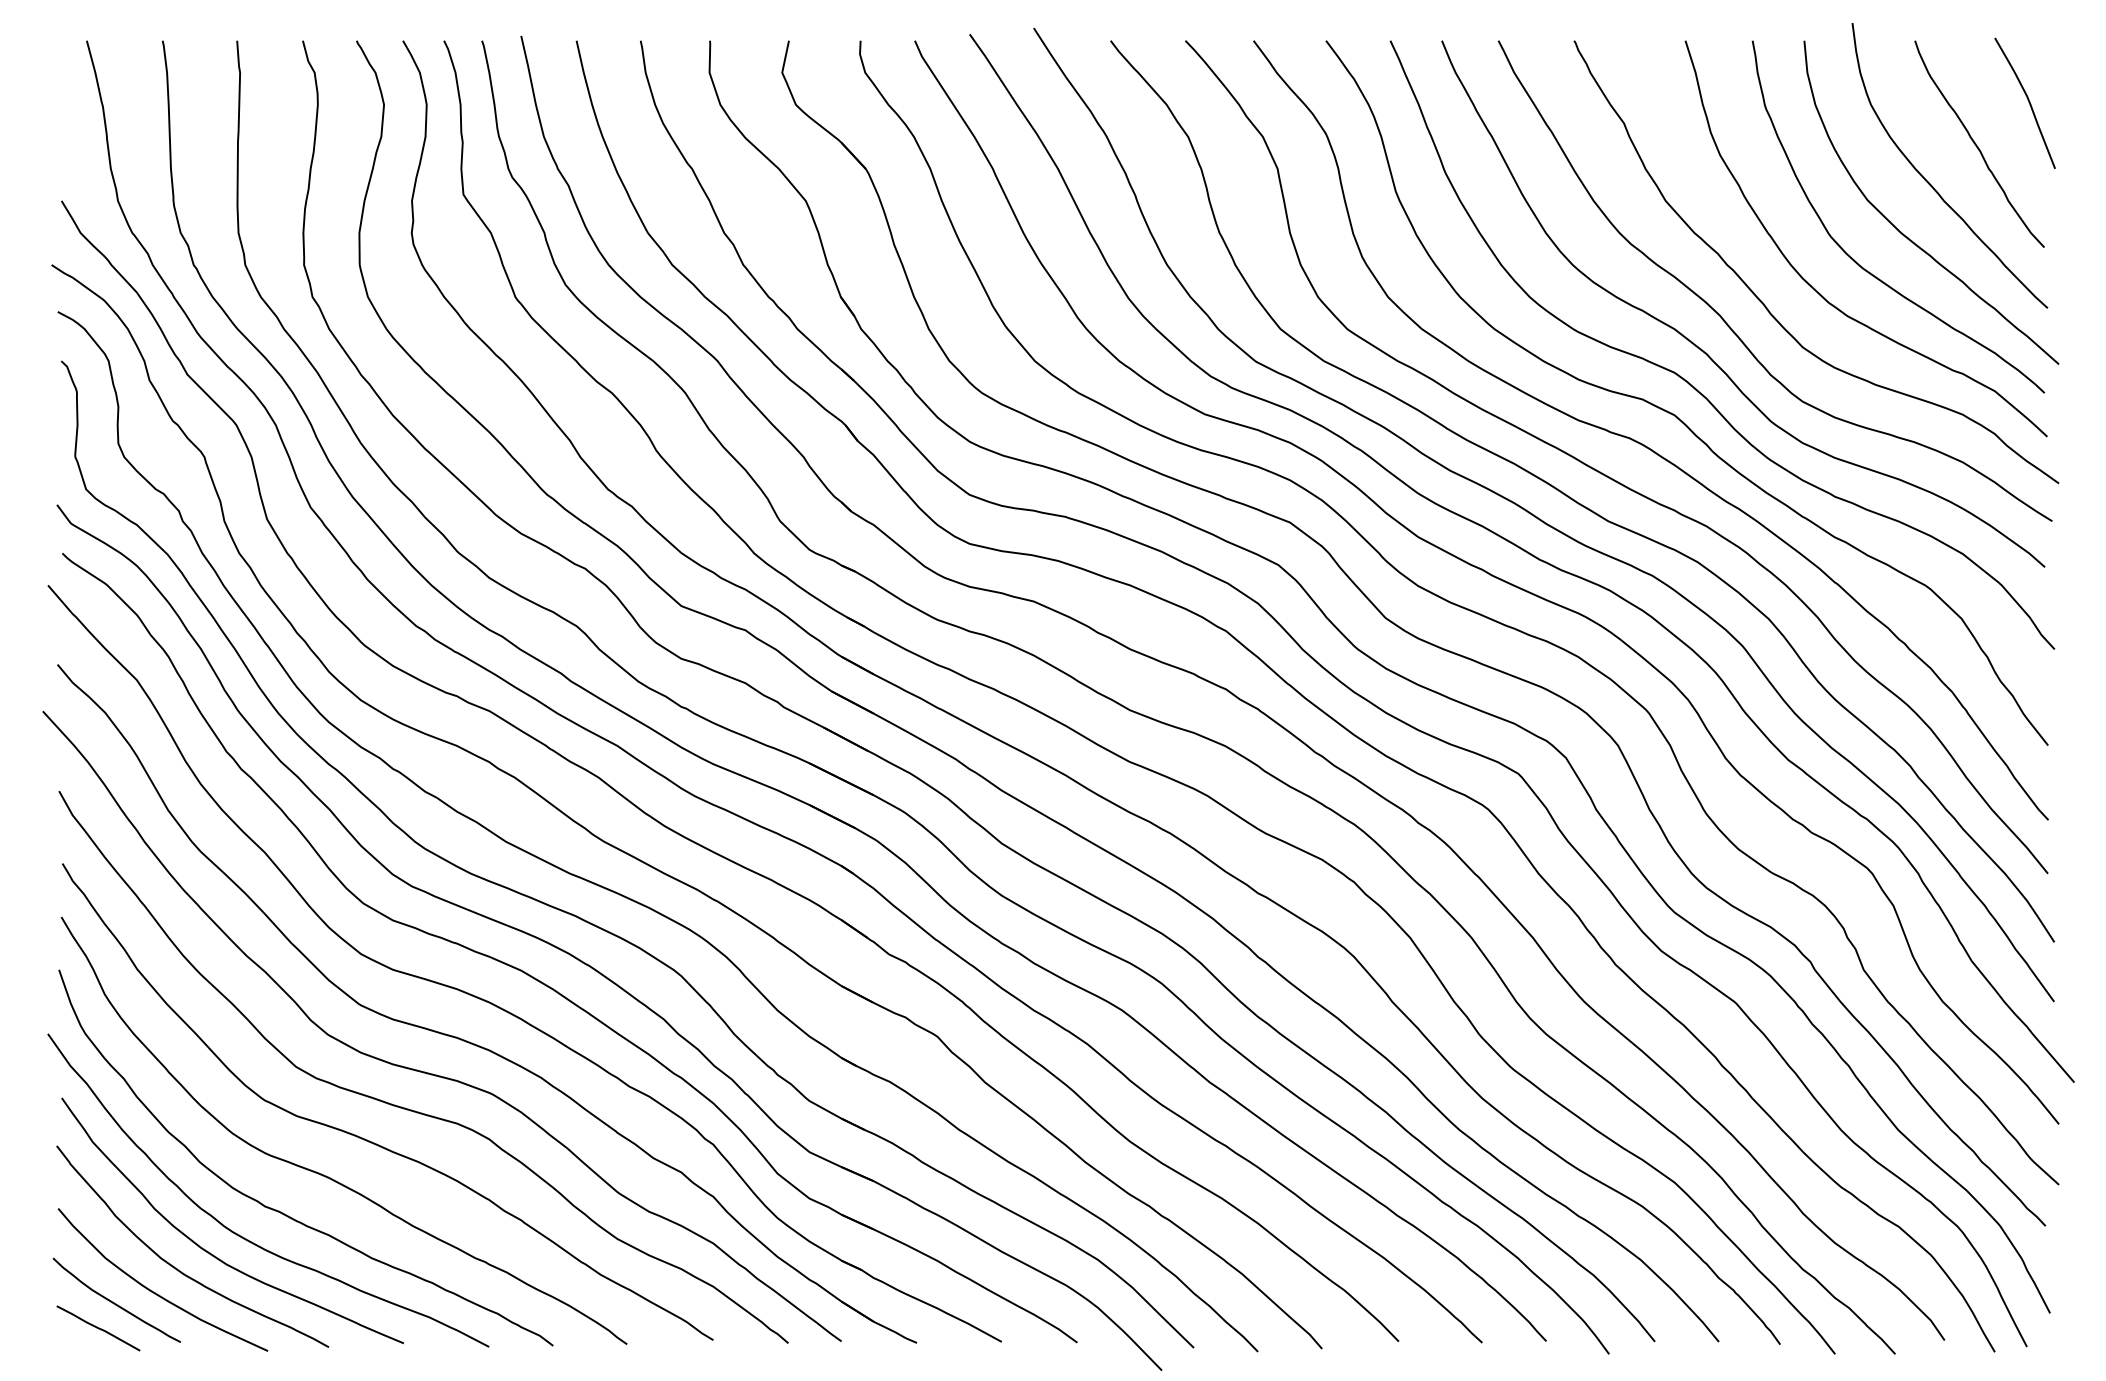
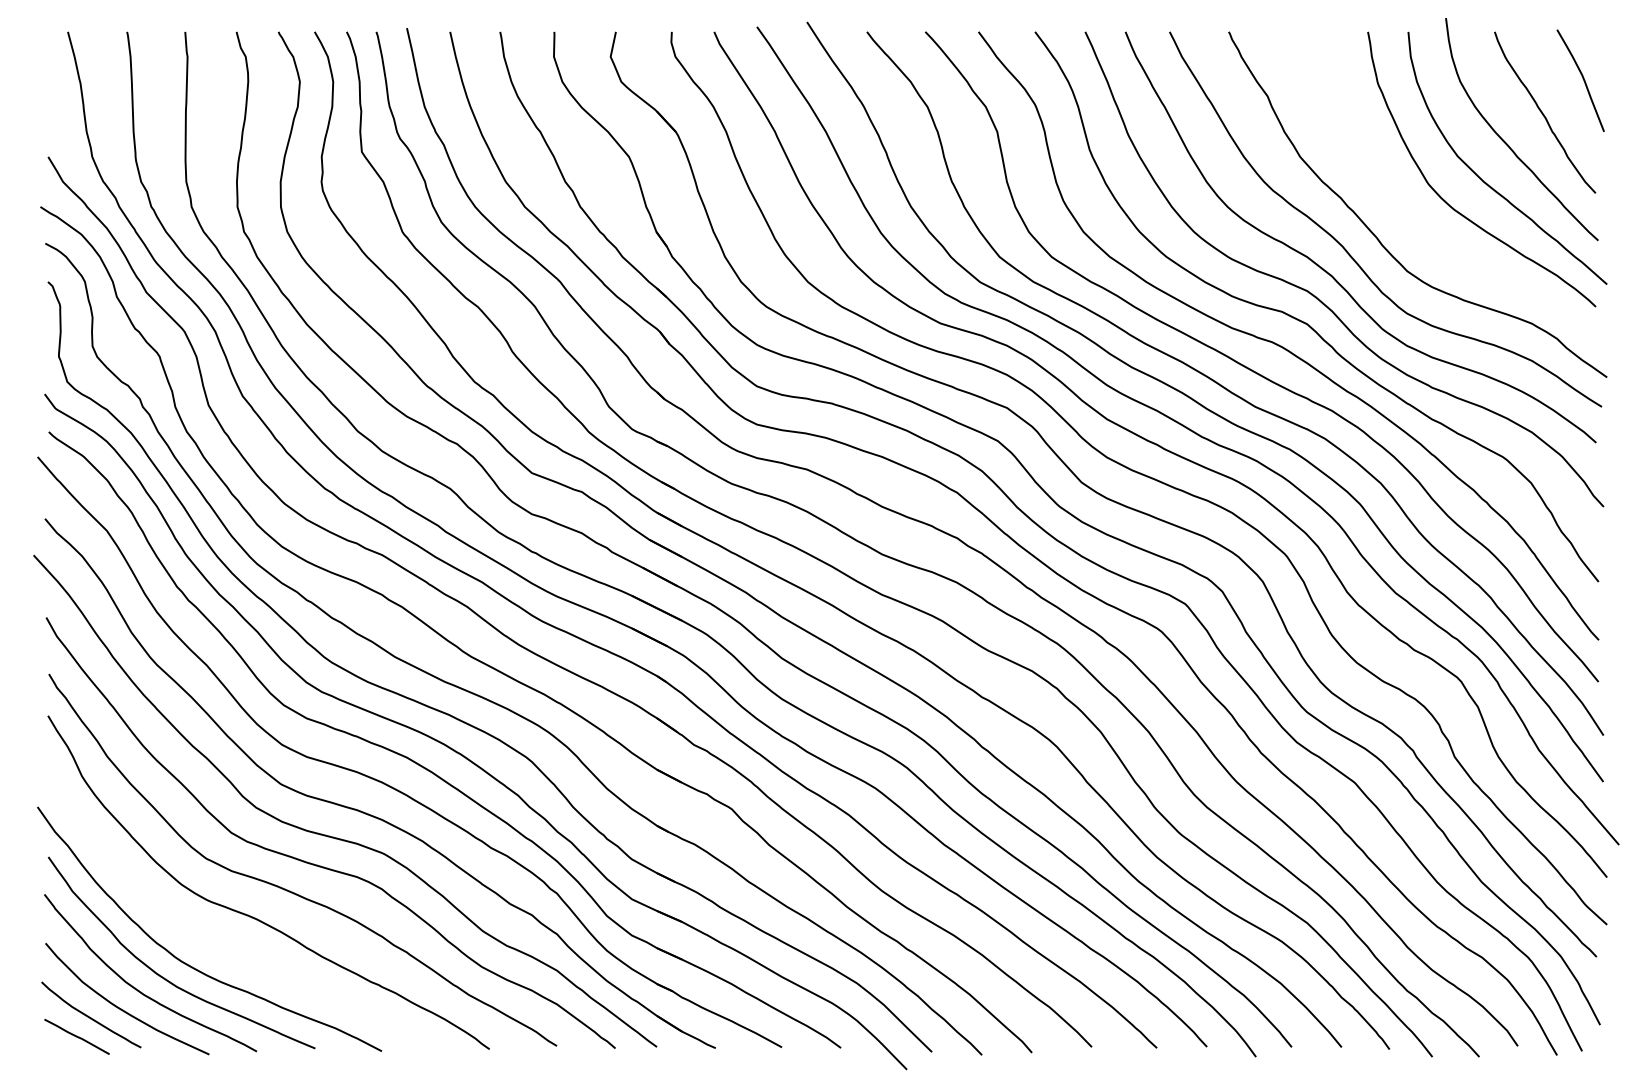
curve: (1816, 288) -> (1417, 225), removed
curve: (278, 1210) -> (217, 944), removed

